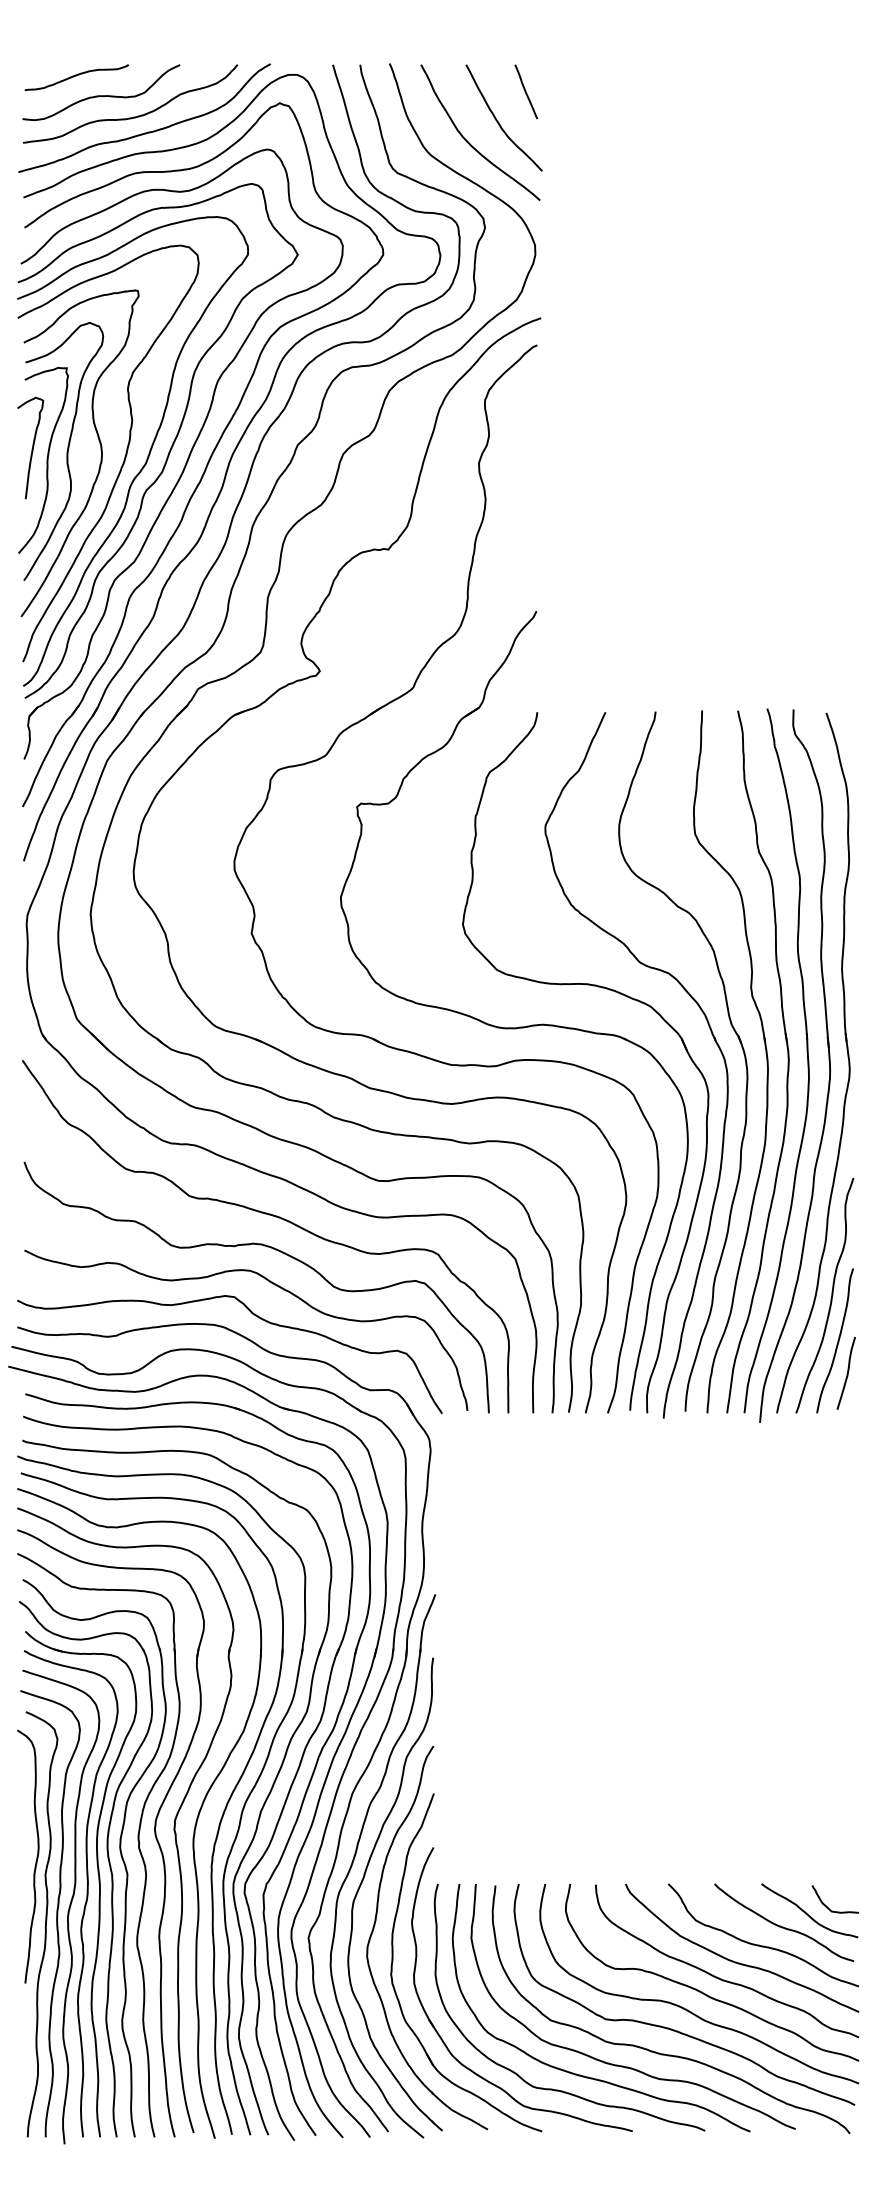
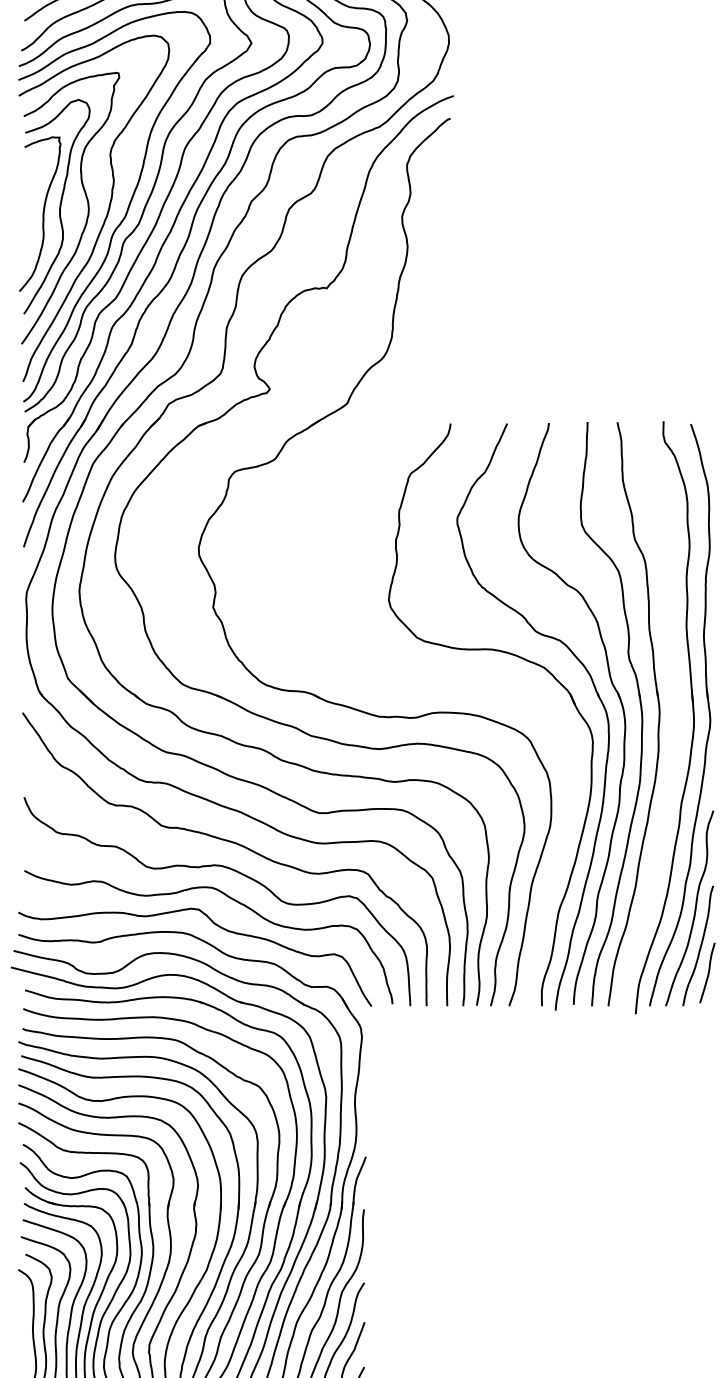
curve: (32, 447) -> (31, 203), removed
part: (519, 1026) -> (435, 684), removed
part: (806, 1053) -> (674, 707), removed

